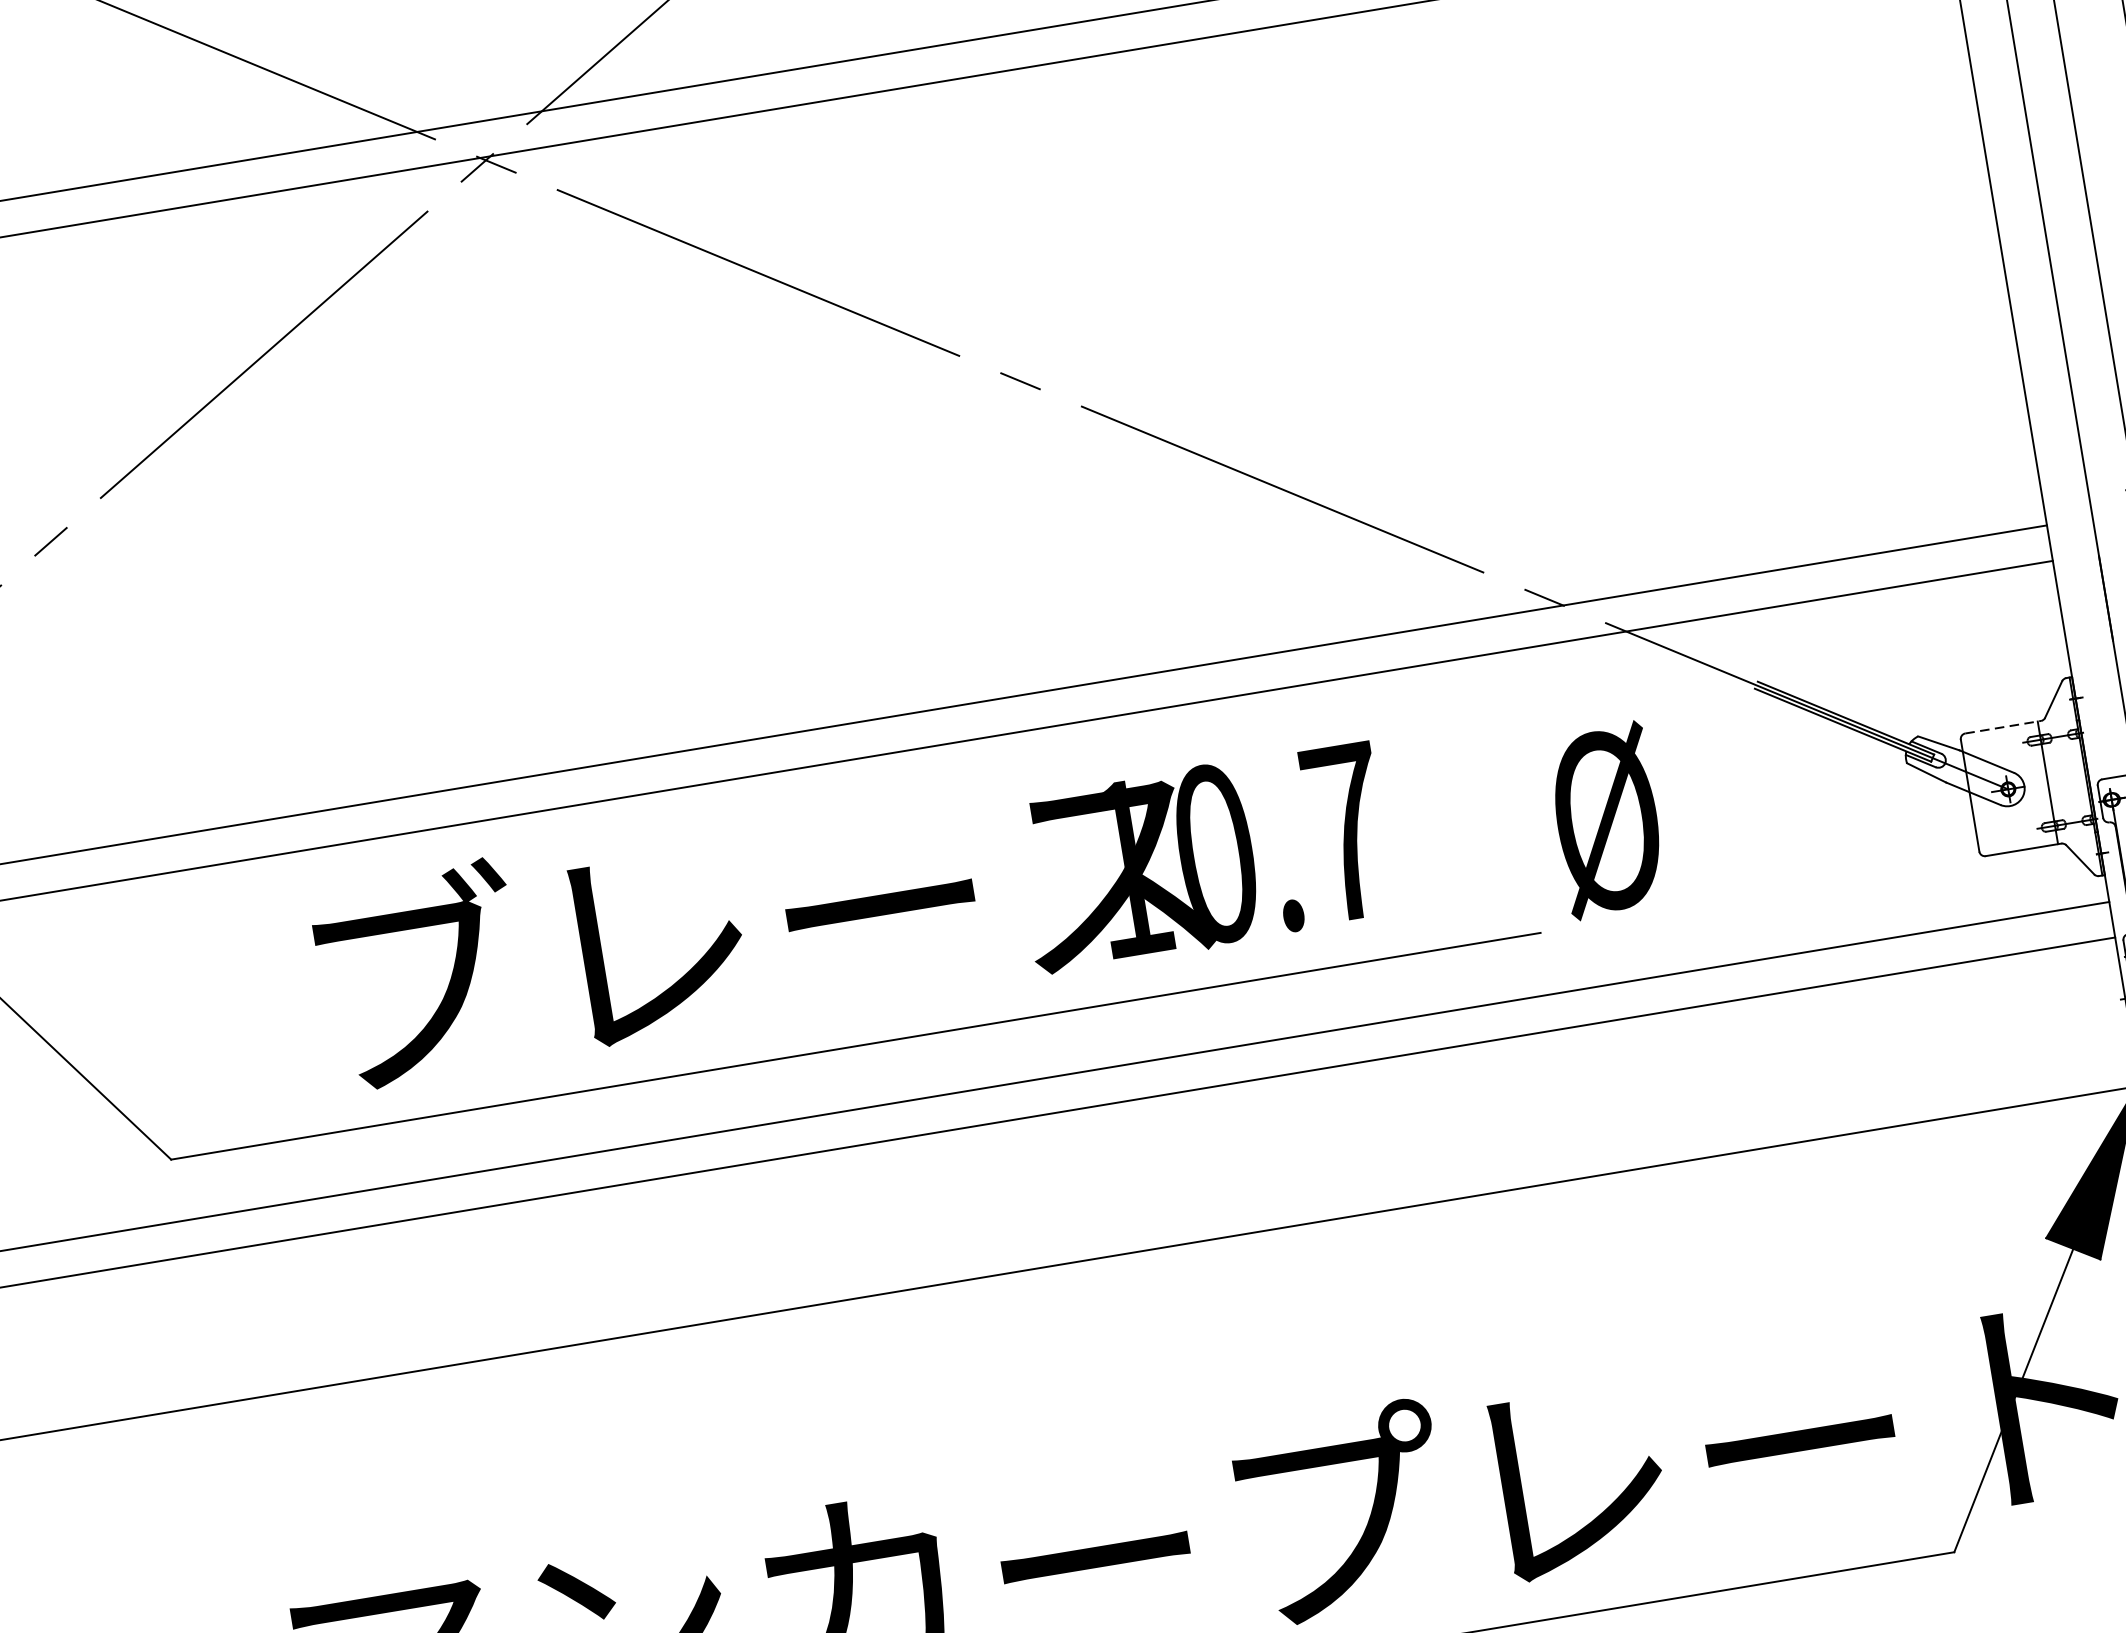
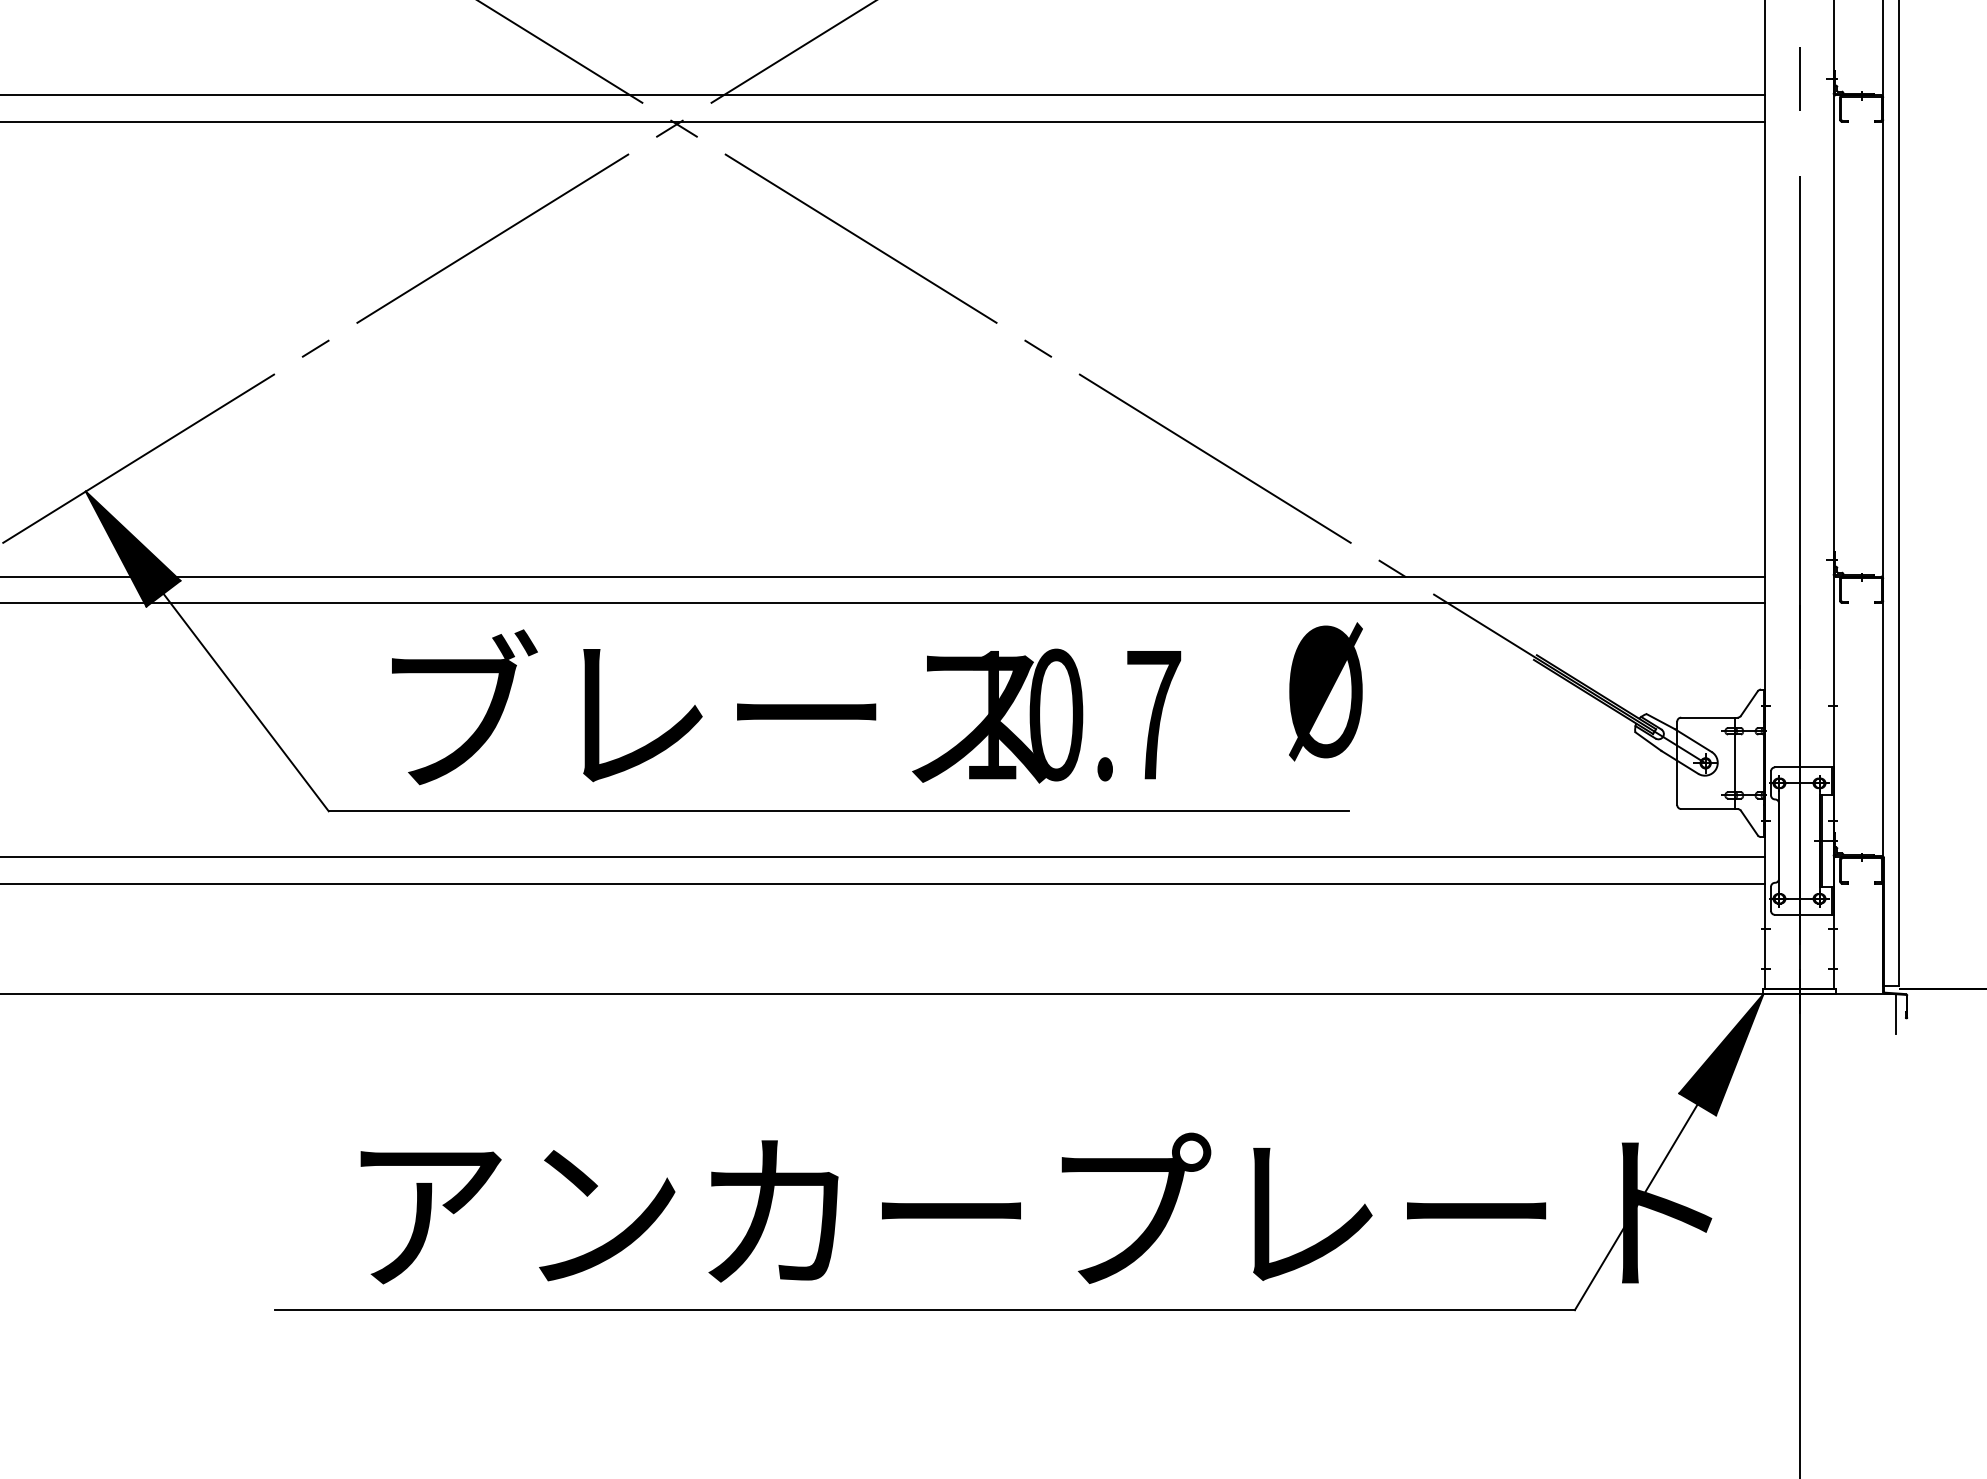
line: (2003, 727) -> (1709, 717), dashed -> solid
text: (1606, 820) -> (1325, 691), moved
text: (852, 903) -> (786, 707), moved

